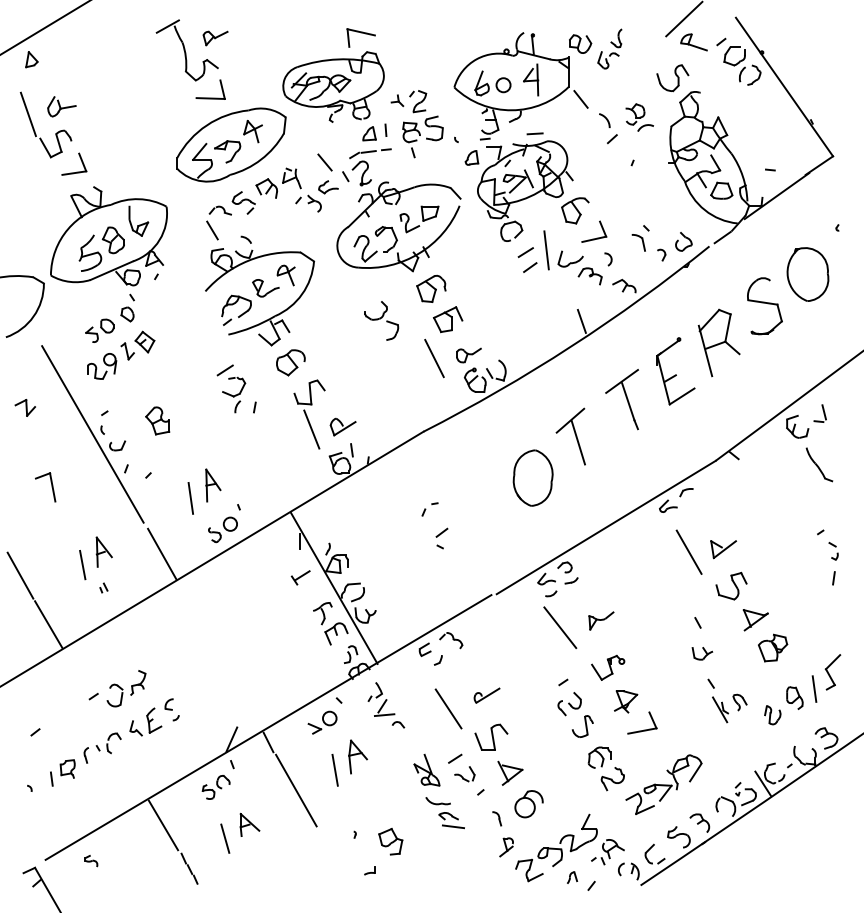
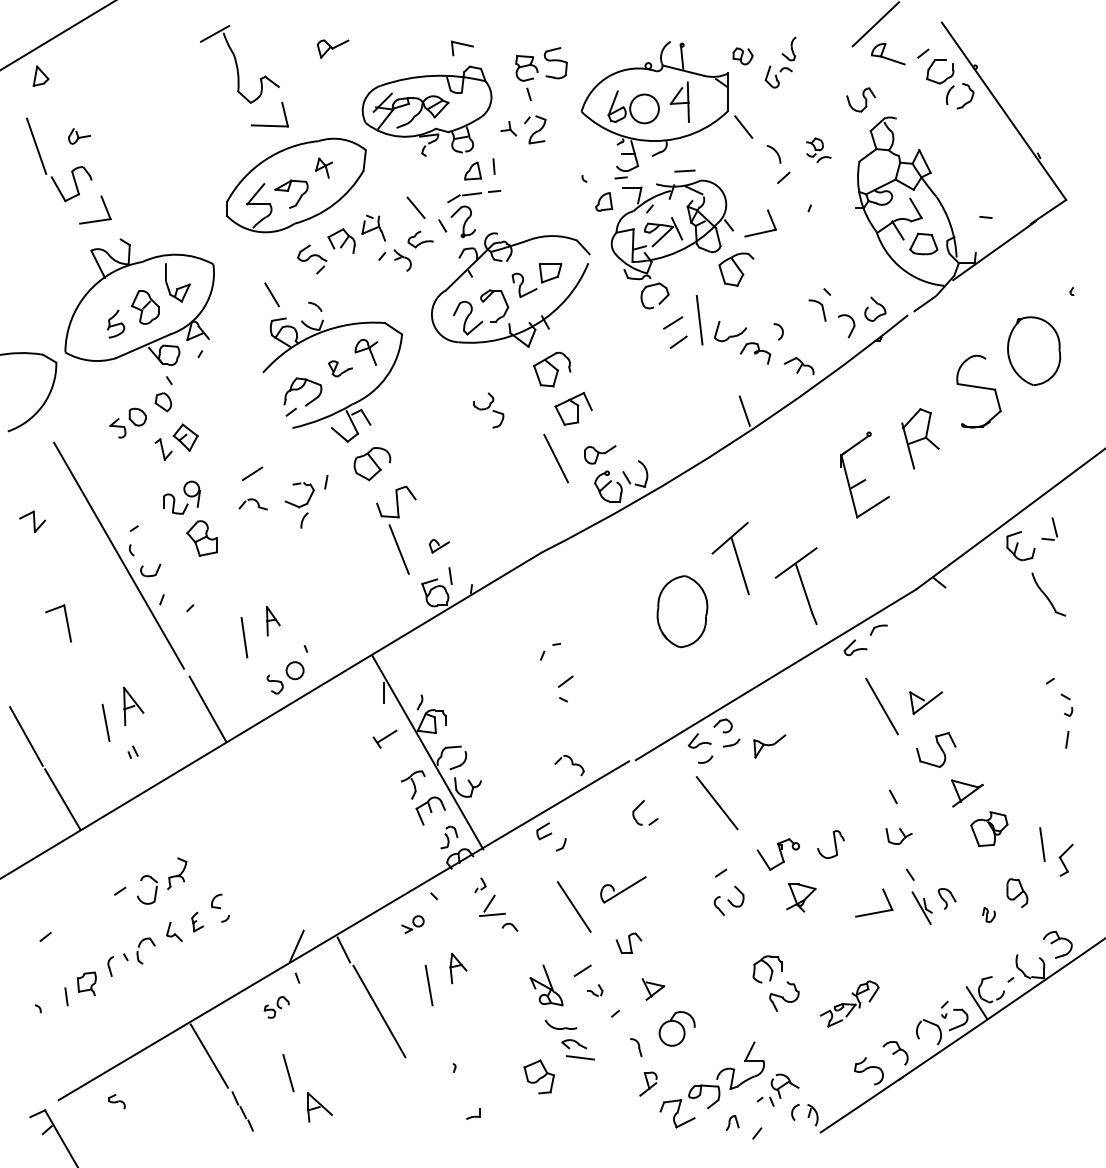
part: (215, 38) -> (332, 48), moved
part: (361, 38) -> (462, 48), size x0.6
part: (580, 44) -> (742, 56), size x0.7
part: (672, 77) -> (860, 99), size x0.7
circle: (503, 84) -> (644, 108), size x1.6
part: (61, 106) -> (79, 136), size x0.6
part: (639, 117) -> (818, 150), size x0.7
part: (252, 131) -> (323, 167), size x0.7
part: (423, 137) -> (541, 74), moved
part: (219, 210) -> (252, 504), moved
part: (595, 238) -> (762, 231), moved
part: (90, 252) -> (115, 323), size x0.6
part: (661, 255) -> (846, 326), size x1.6
part: (265, 288) -> (340, 368), size x0.7
part: (381, 320) -> (488, 410), size x0.7
part: (719, 342) -> (920, 438), size x0.7
part: (101, 366) -> (181, 497), moved
line: (225, 370) -> (252, 473), moved
part: (626, 398) -> (801, 584), moved
line: (254, 407) -> (326, 482), moved
part: (343, 426) -> (439, 545), size x0.6
part: (213, 485) -> (273, 620), size x0.7
part: (601, 621) -> (769, 746), moved
part: (451, 640) -> (569, 765), moved
part: (833, 672) -> (1066, 860), size x0.7
line: (814, 688) -> (1042, 844), moved
part: (375, 691) -> (480, 884), size x0.6
part: (487, 696) -> (623, 890), size x1.4
part: (772, 714) -> (988, 914), size x0.6
part: (154, 720) -> (197, 921), size x0.6
part: (322, 722) -> (412, 924), size x0.6
part: (582, 726) -> (830, 844), moved
part: (644, 729) -> (877, 911), moved
part: (491, 736) -> (628, 942), size x0.6
part: (358, 756) -> (458, 968), size x0.7
part: (510, 773) -> (653, 989), size x0.7
part: (464, 774) -> (594, 990), size x0.6
part: (663, 784) -> (849, 1003), size x0.6
part: (215, 787) -> (276, 1007), size x0.7
part: (249, 824) -> (319, 1107), moved
part: (390, 841) -> (538, 1076), moved
part: (650, 849) -> (639, 806), moved

